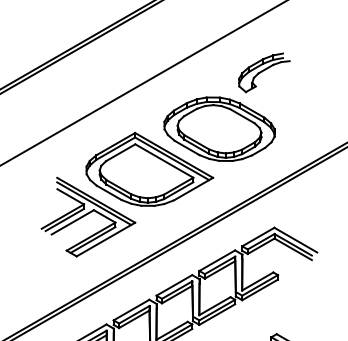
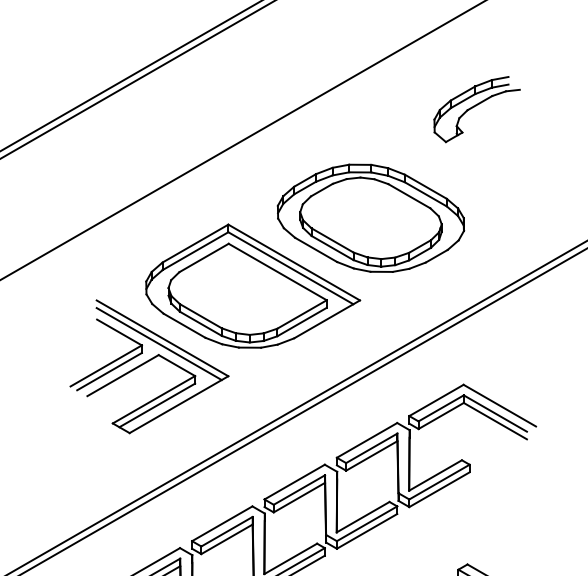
part: (264, 72) -> (477, 108), moved

